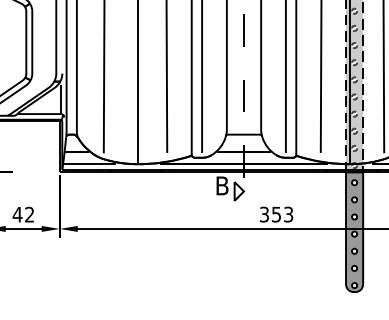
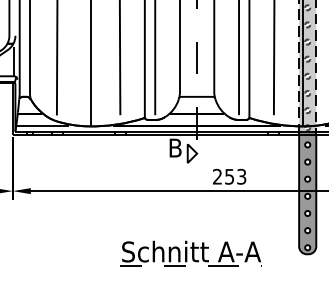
text: (264, 214) -> (217, 176), 353 -> 253
part: (237, 291) -> (190, 253), added

